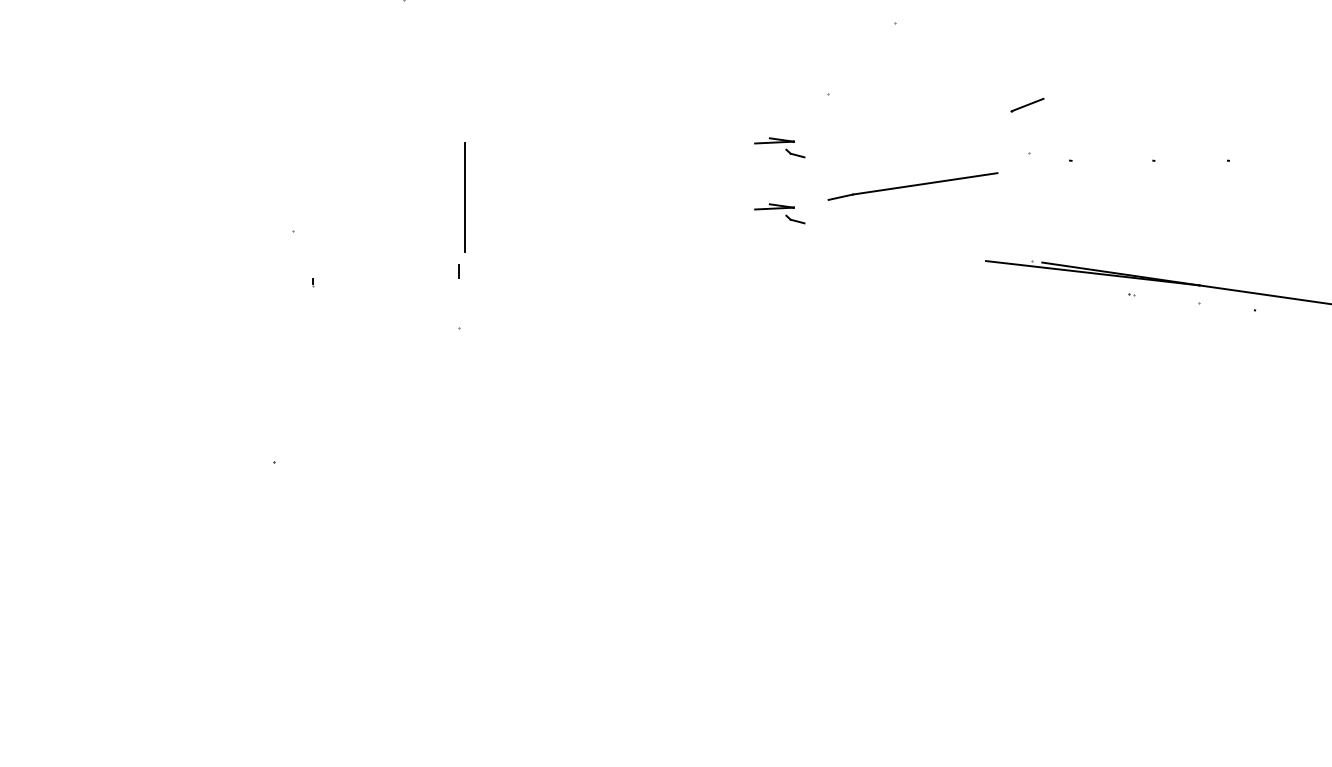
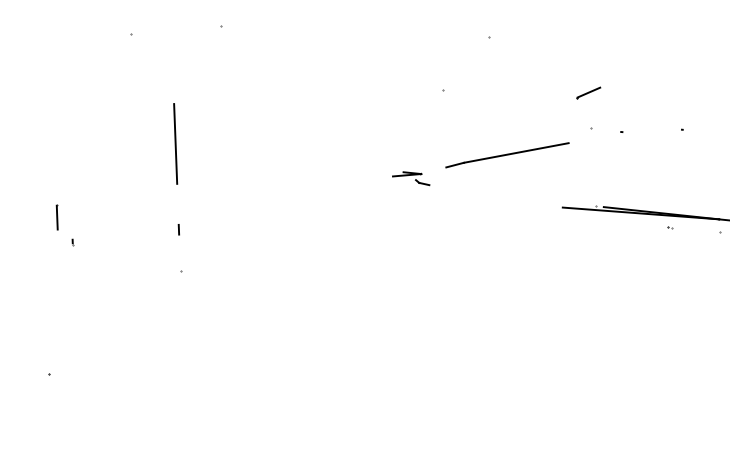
part: (779, 147) -> (409, 130), removed
line: (464, 197) -> (175, 143), moved
line: (293, 247) -> (57, 217), added

